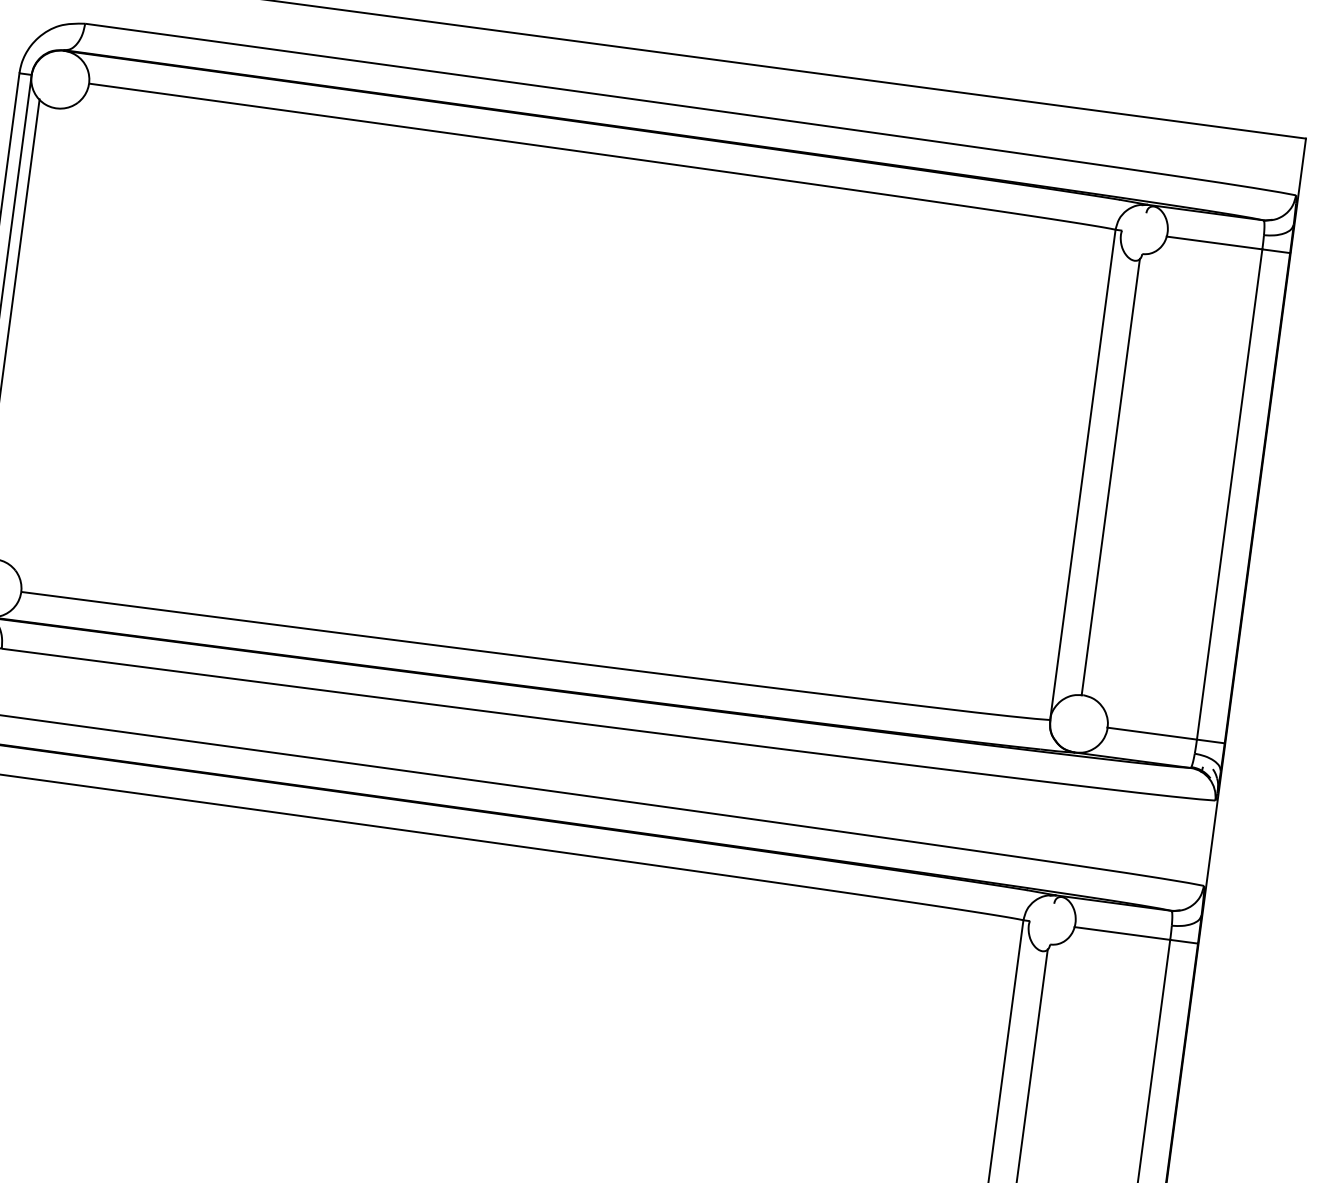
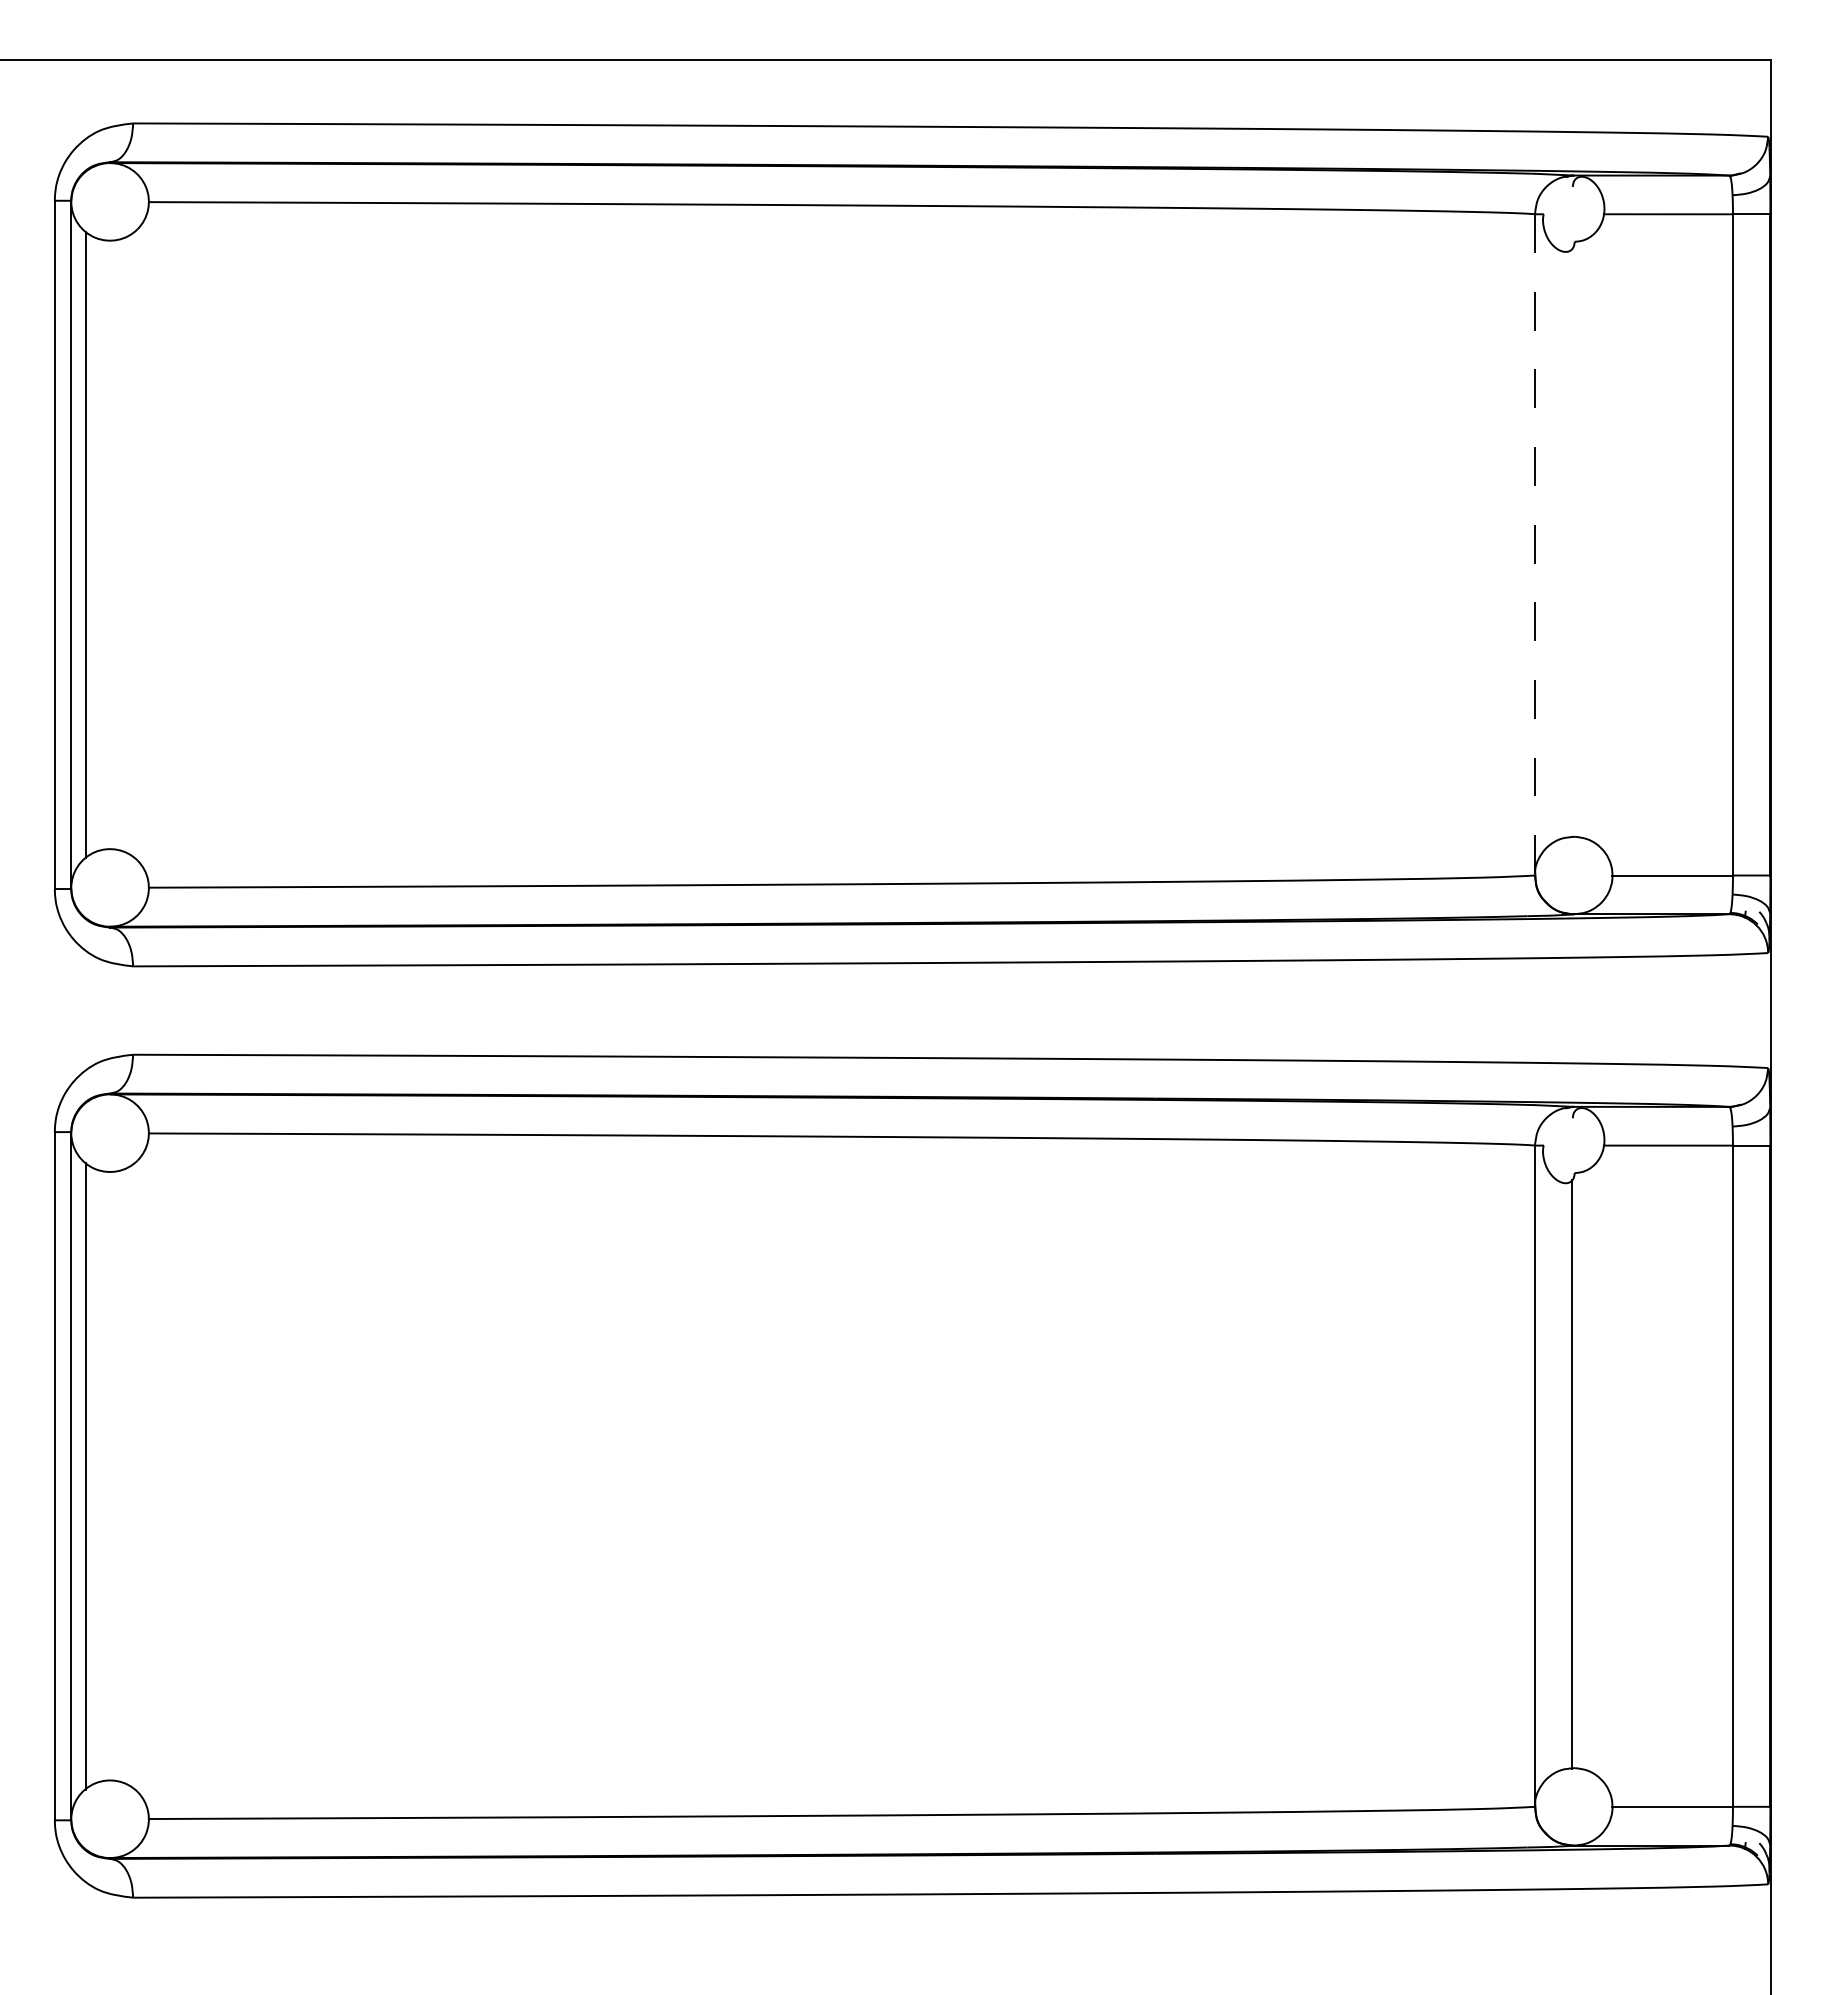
line: (1082, 474) -> (1534, 544), solid -> dashed
line: (1110, 476) -> (1572, 542), removed

